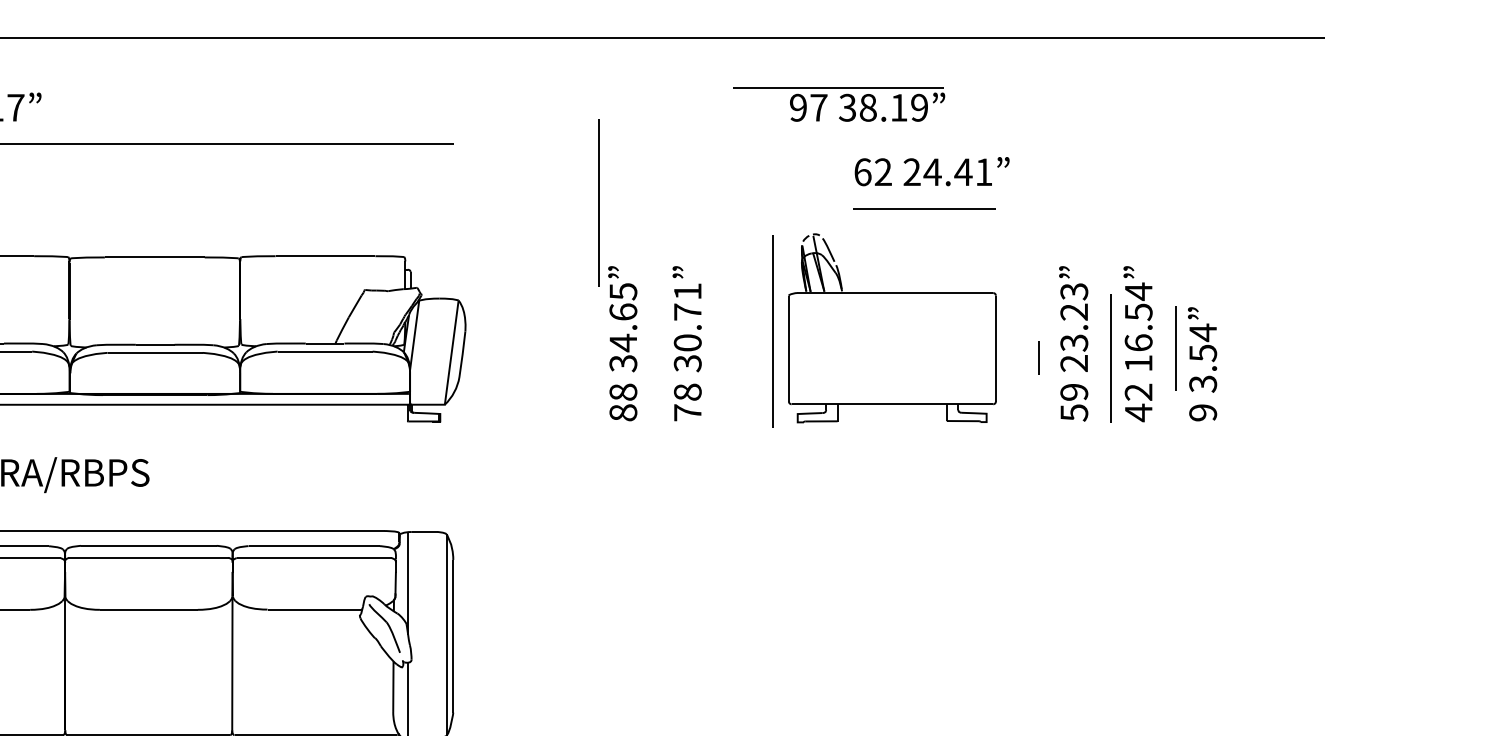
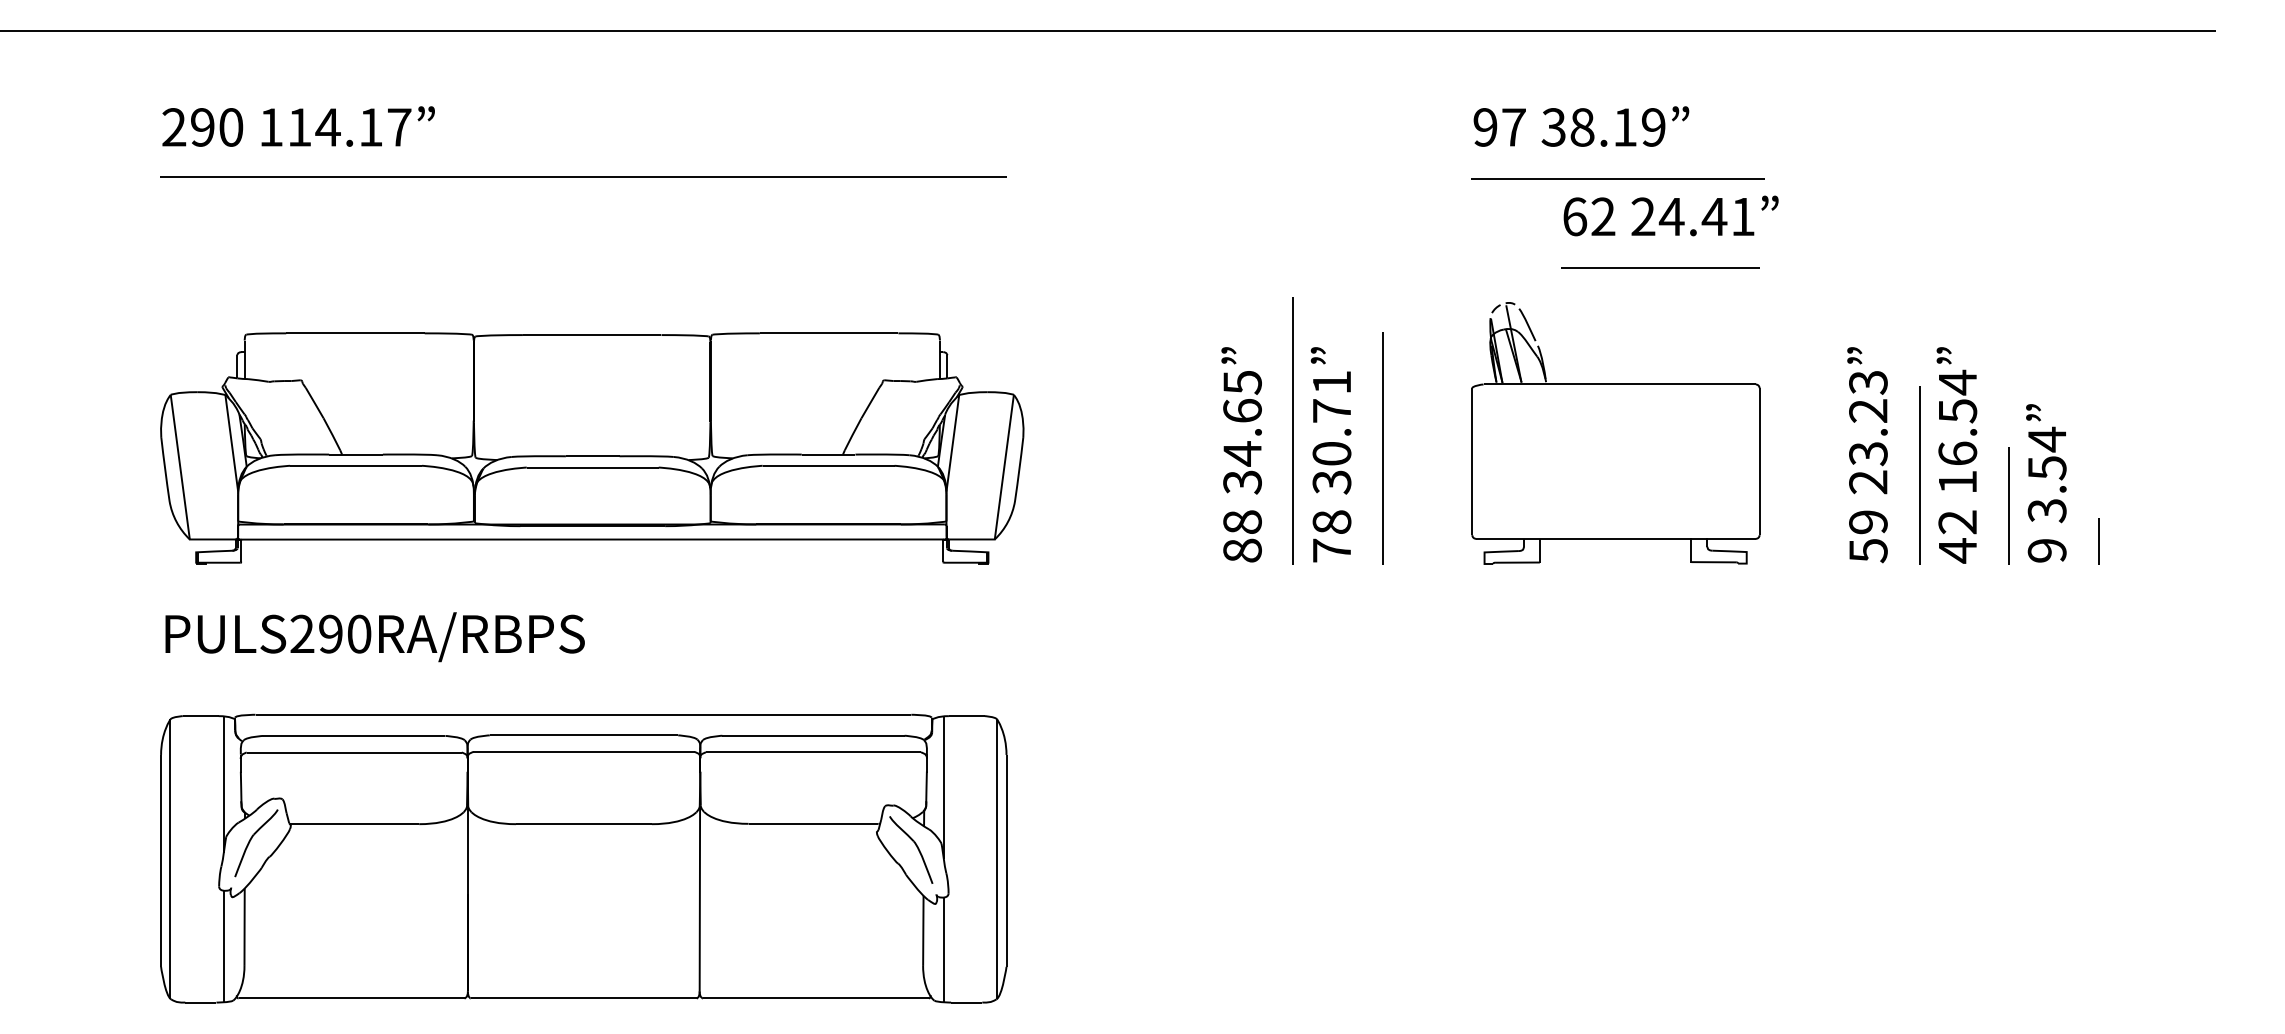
line: (838, 87) -> (1617, 178), moved
line: (598, 202) -> (1382, 448), moved
line: (773, 331) -> (1292, 430), moved
line: (1175, 347) -> (2008, 505), moved
line: (1039, 358) -> (2098, 541), moved

